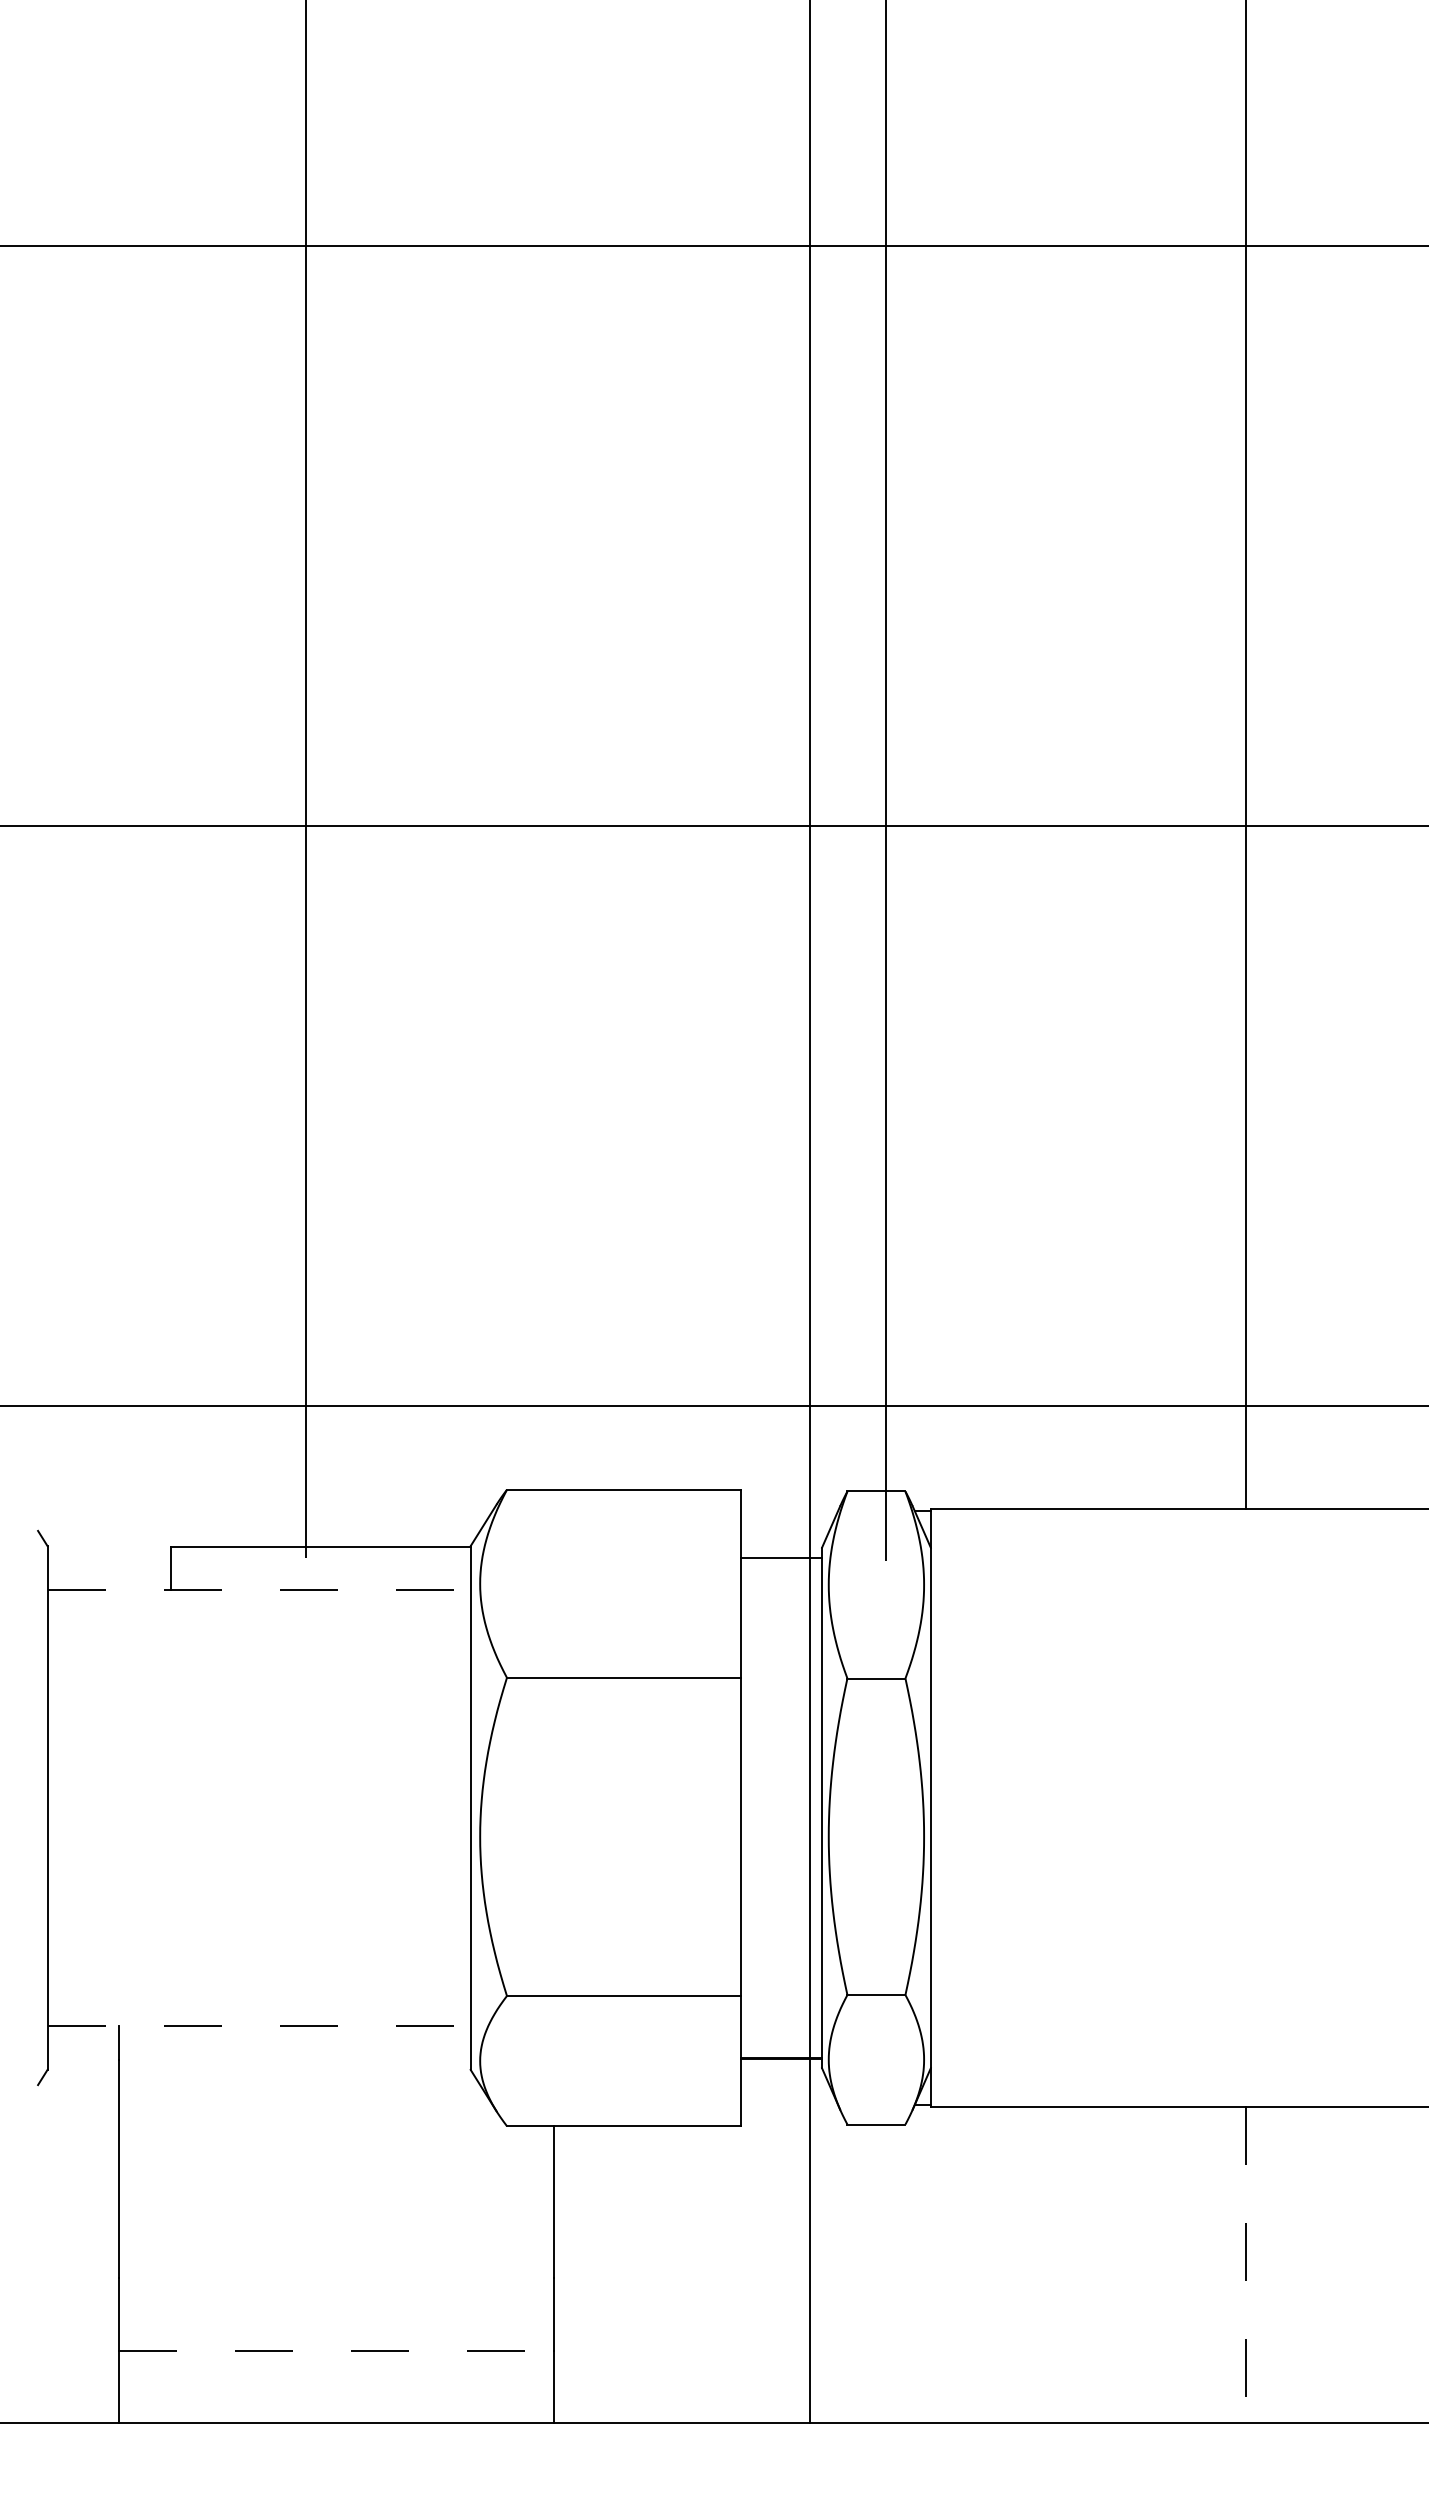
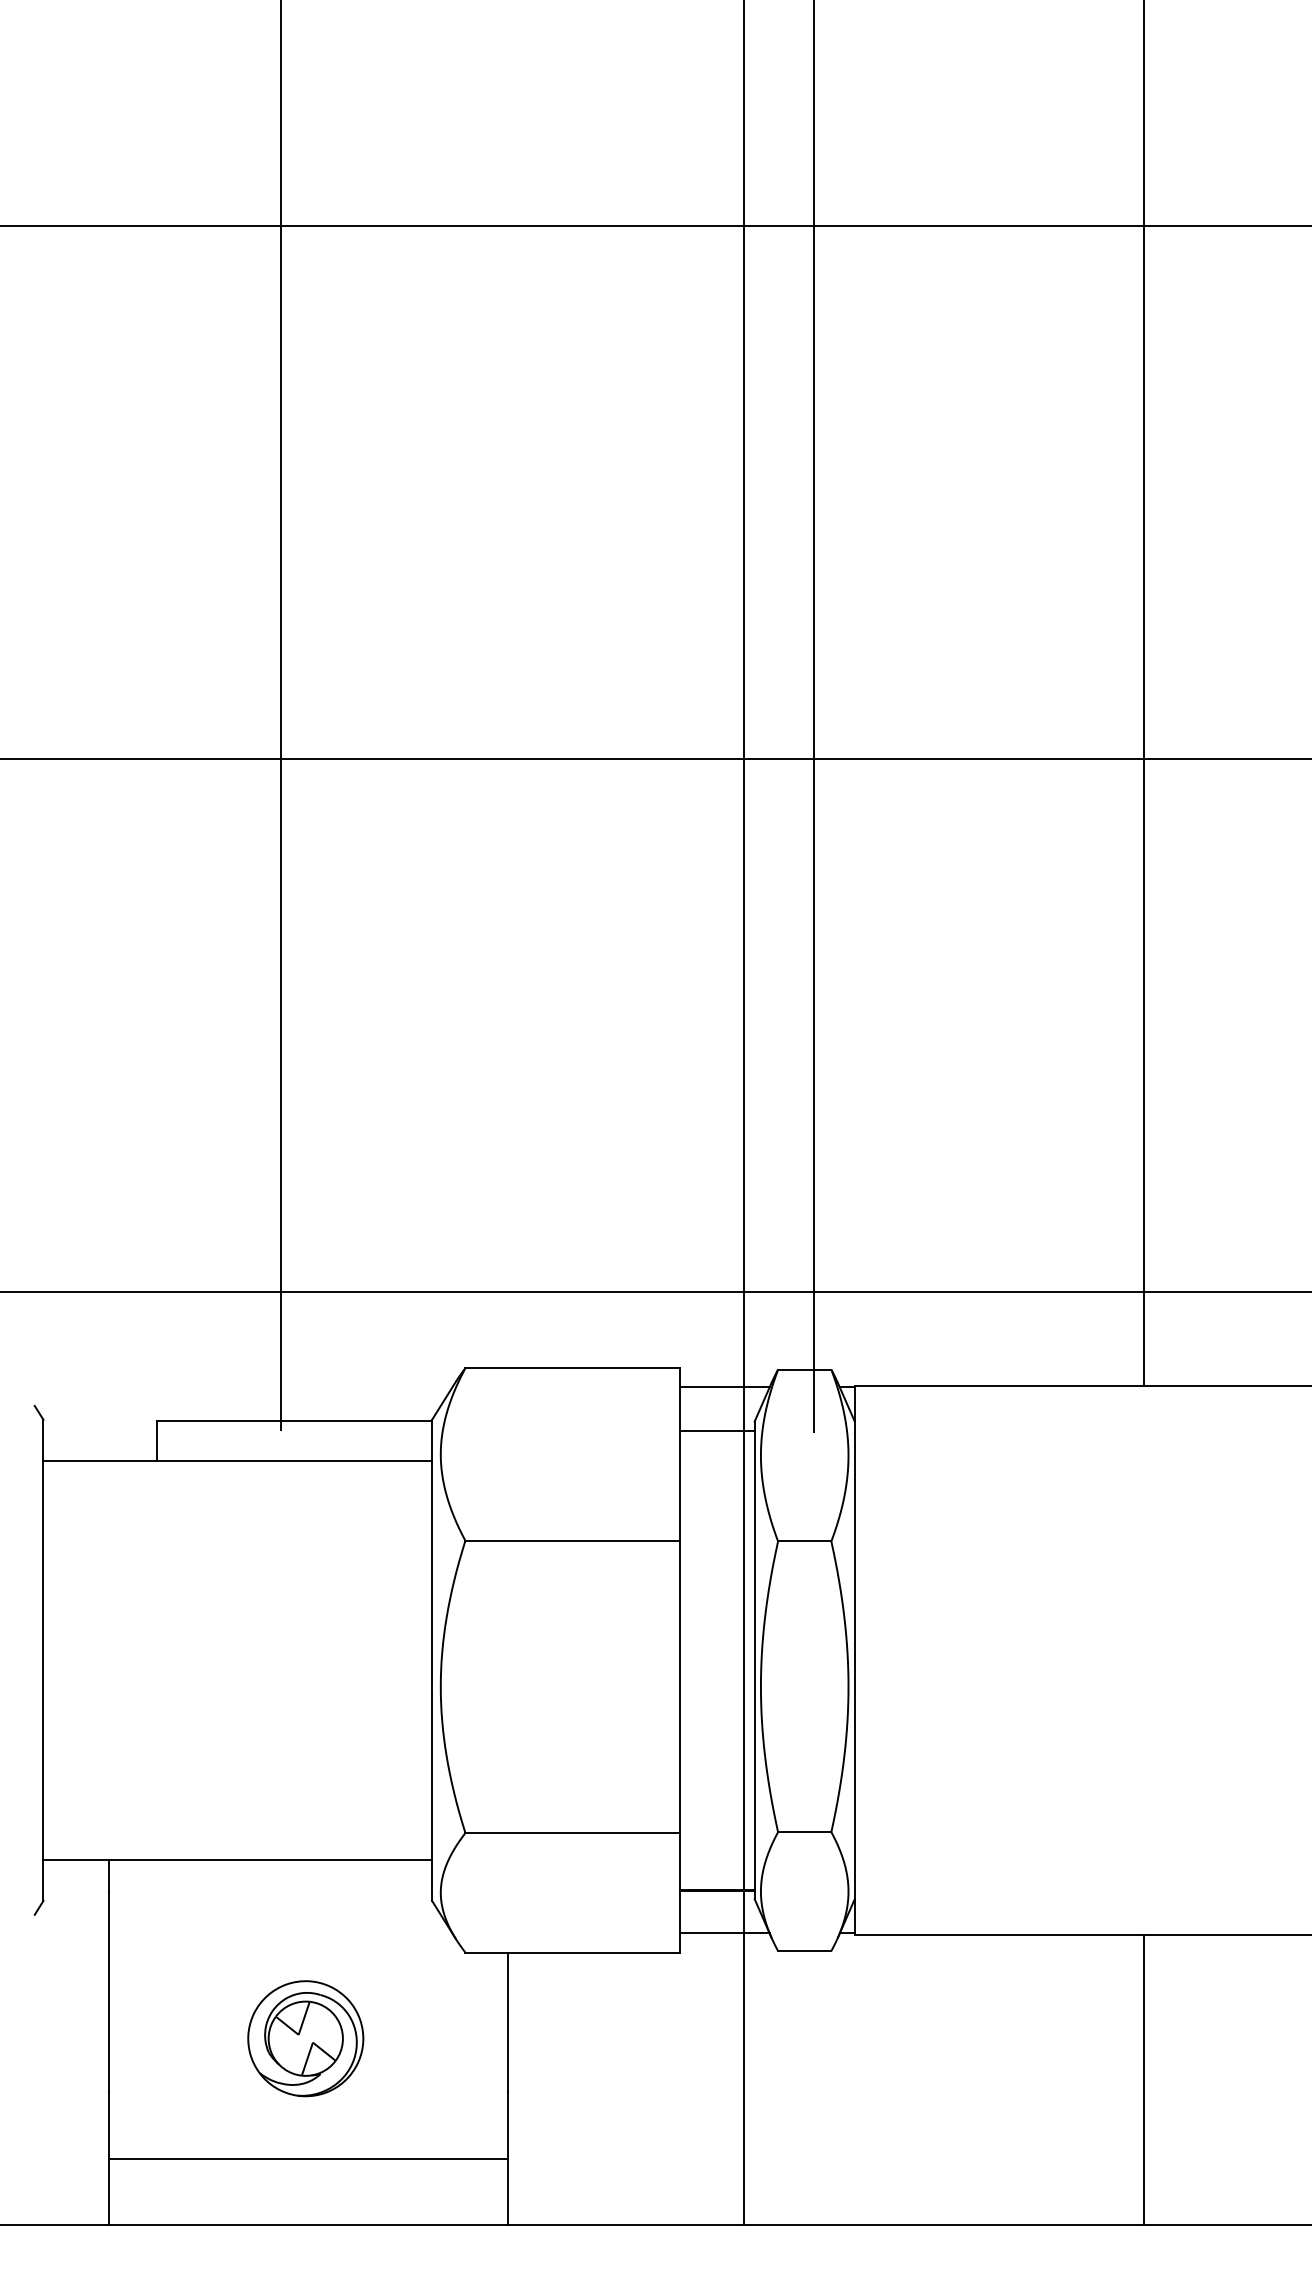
line: (789, 1510) -> (724, 1387), added
line: (259, 1590) -> (238, 1460), dashed -> solid
line: (259, 2025) -> (238, 1860), dashed -> solid
line: (789, 2105) -> (724, 1933), added
part: (332, 2219) -> (305, 2038), added
line: (1245, 2265) -> (1143, 2080), dashed -> solid
line: (336, 2350) -> (308, 2158), dashed -> solid

